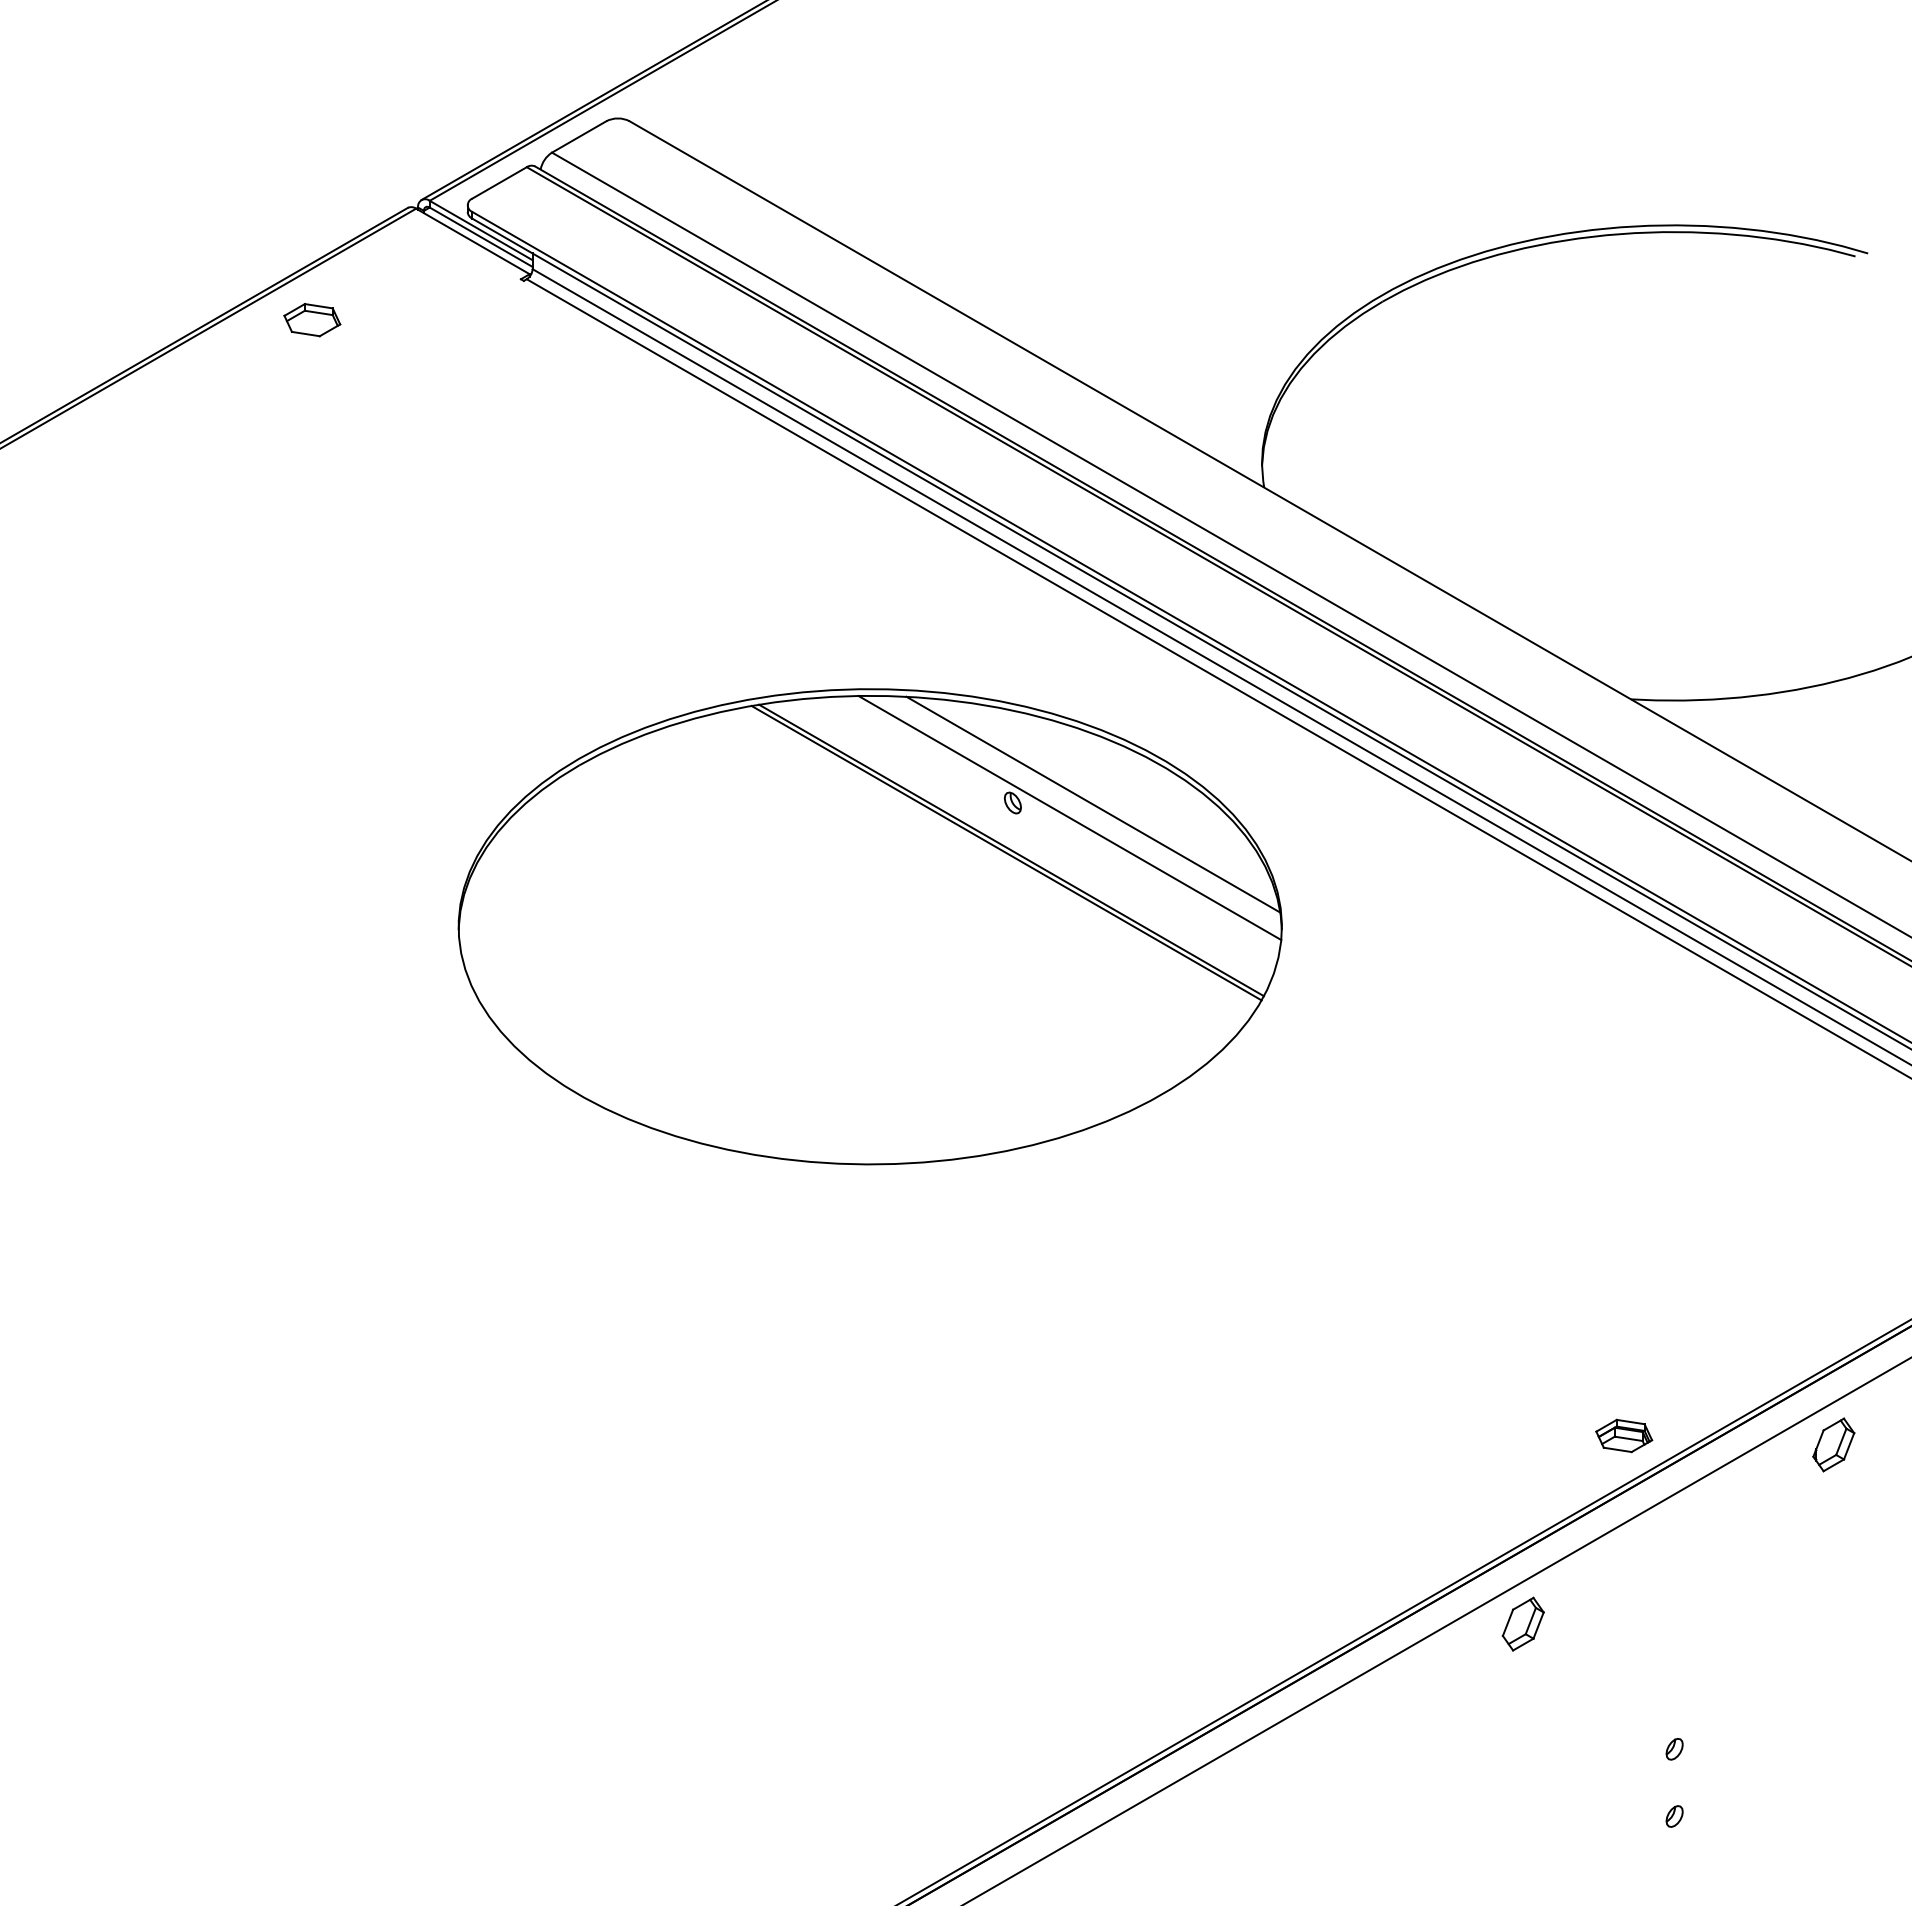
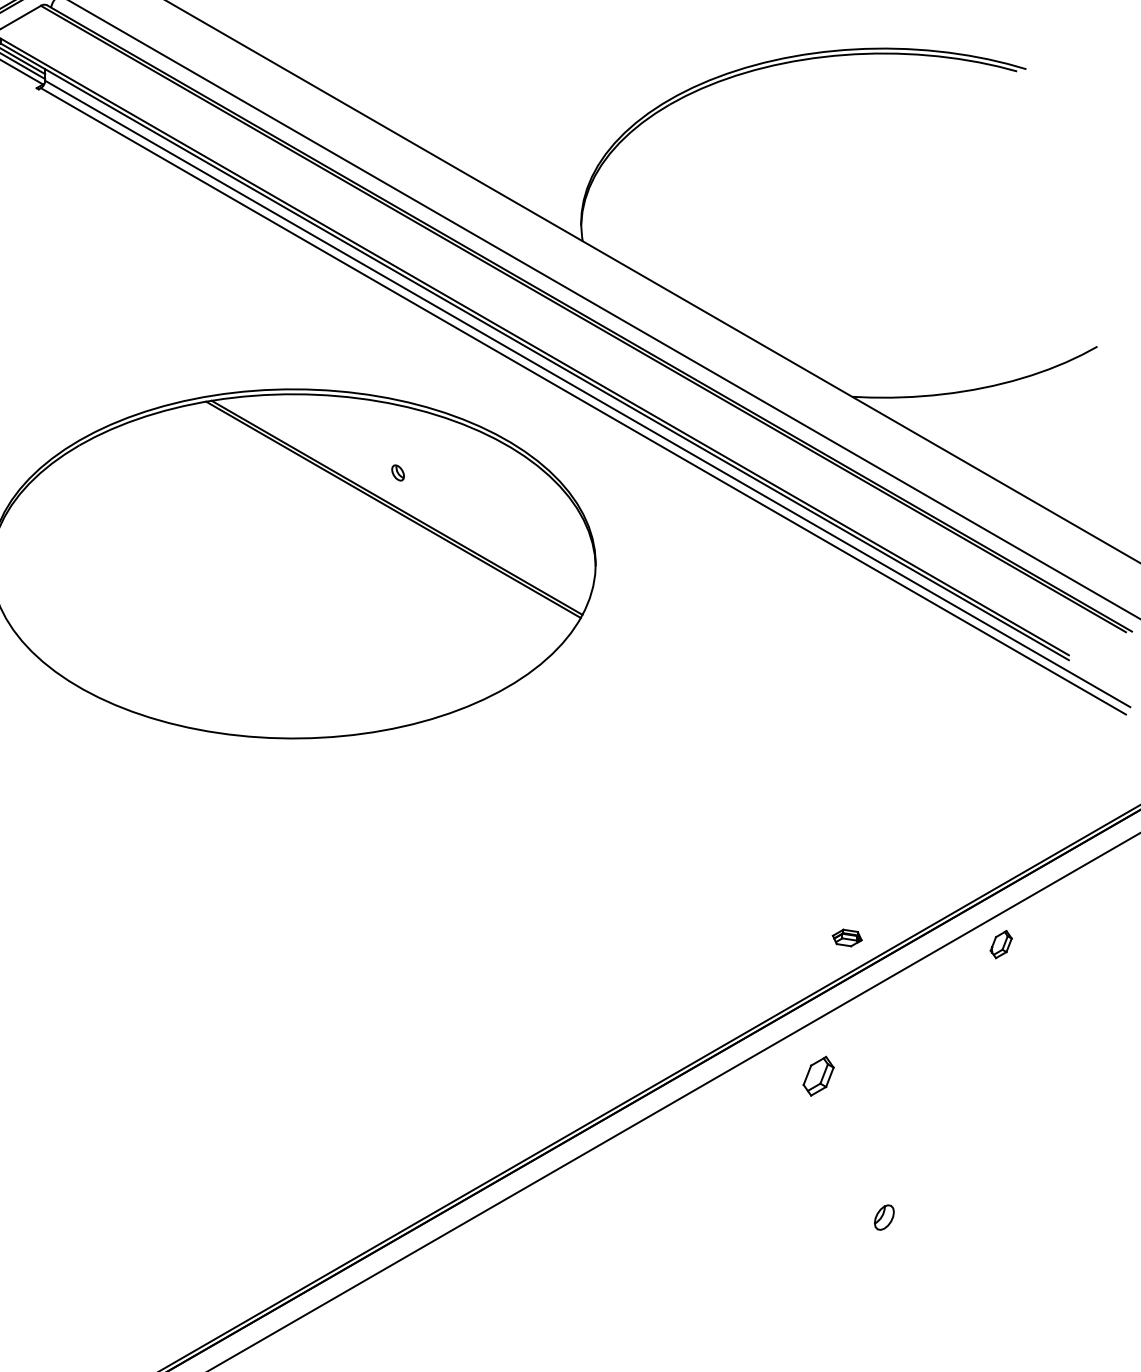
line: (1093, 804) -> (457, 474), removed
line: (1069, 817) -> (439, 483), removed
part: (1624, 1435) -> (847, 937), size x0.7
part: (1833, 1444) -> (1001, 944), size x0.7
part: (1522, 1623) -> (818, 1075), moved
part: (1674, 1749) -> (884, 1168), removed
part: (1674, 1816) -> (884, 1217), size x1.6

